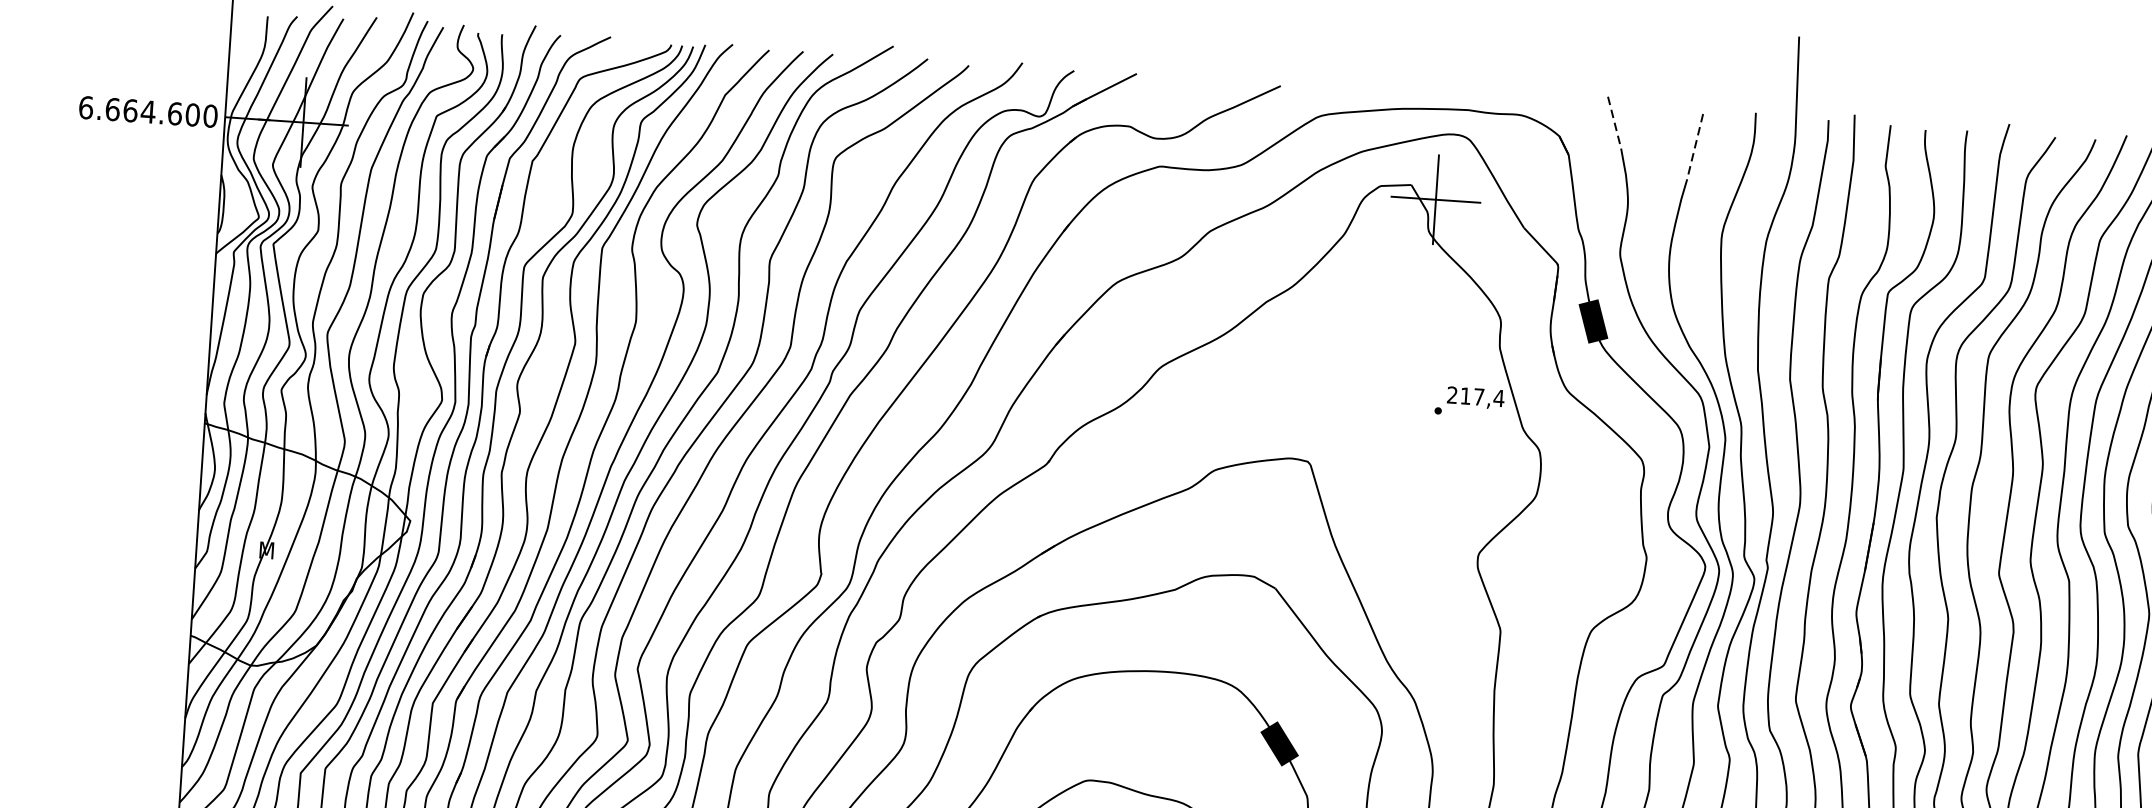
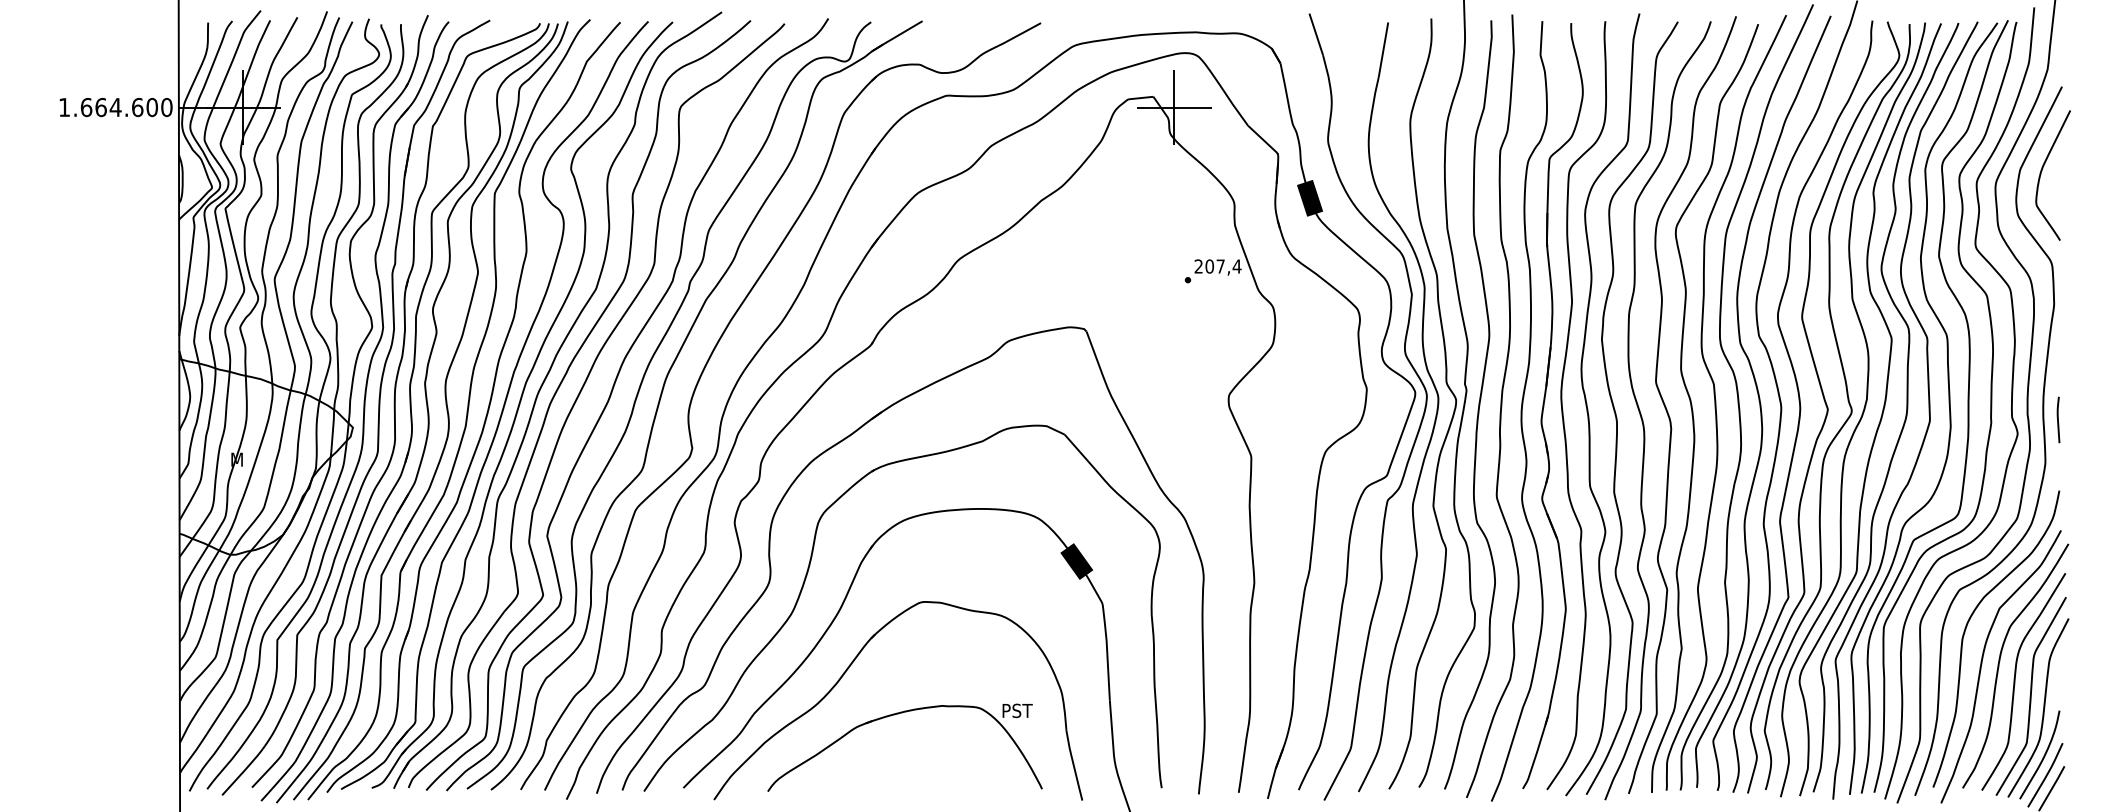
text: (86, 107) -> (64, 107), 6.664.600 -> 1.664.600
line: (1614, 122) -> (1316, 34), dashed -> solid
line: (1695, 146) -> (1383, 49), dashed -> solid
text: (1465, 396) -> (1209, 266), 217,4 -> 207,4

